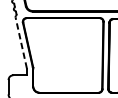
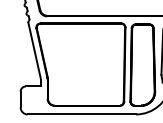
line: (21, 42) -> (34, 50), dashed -> solid

